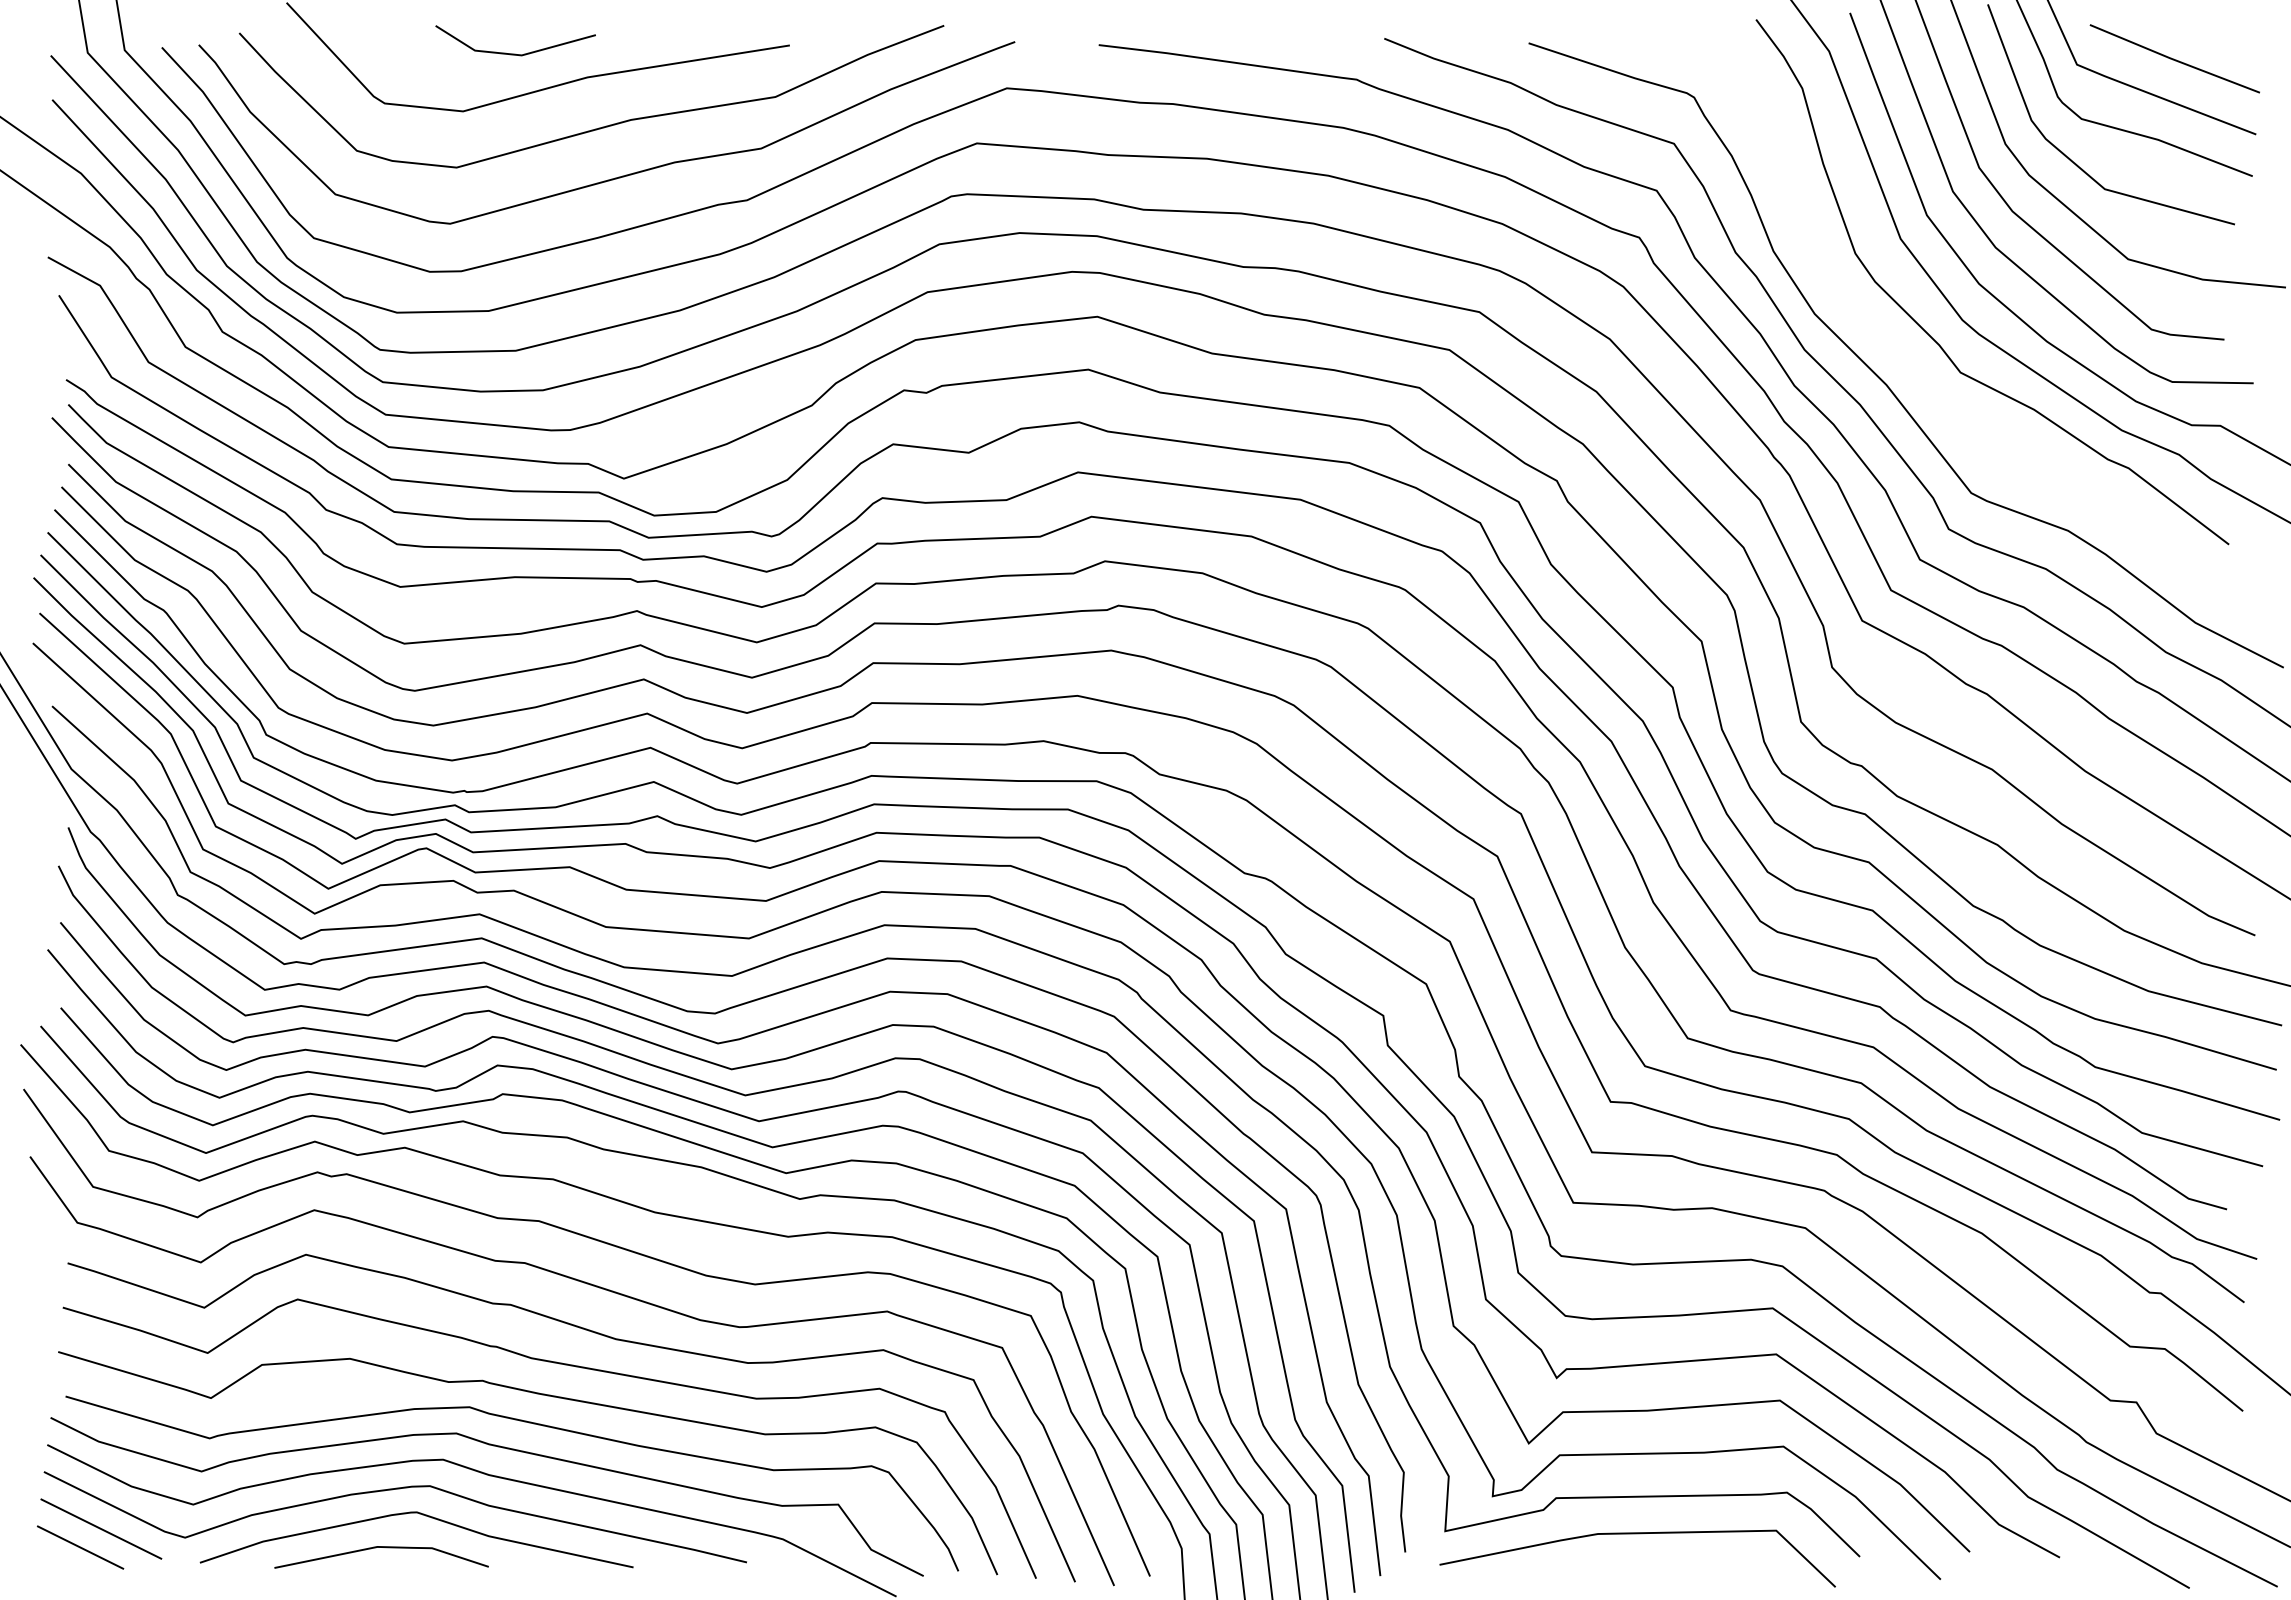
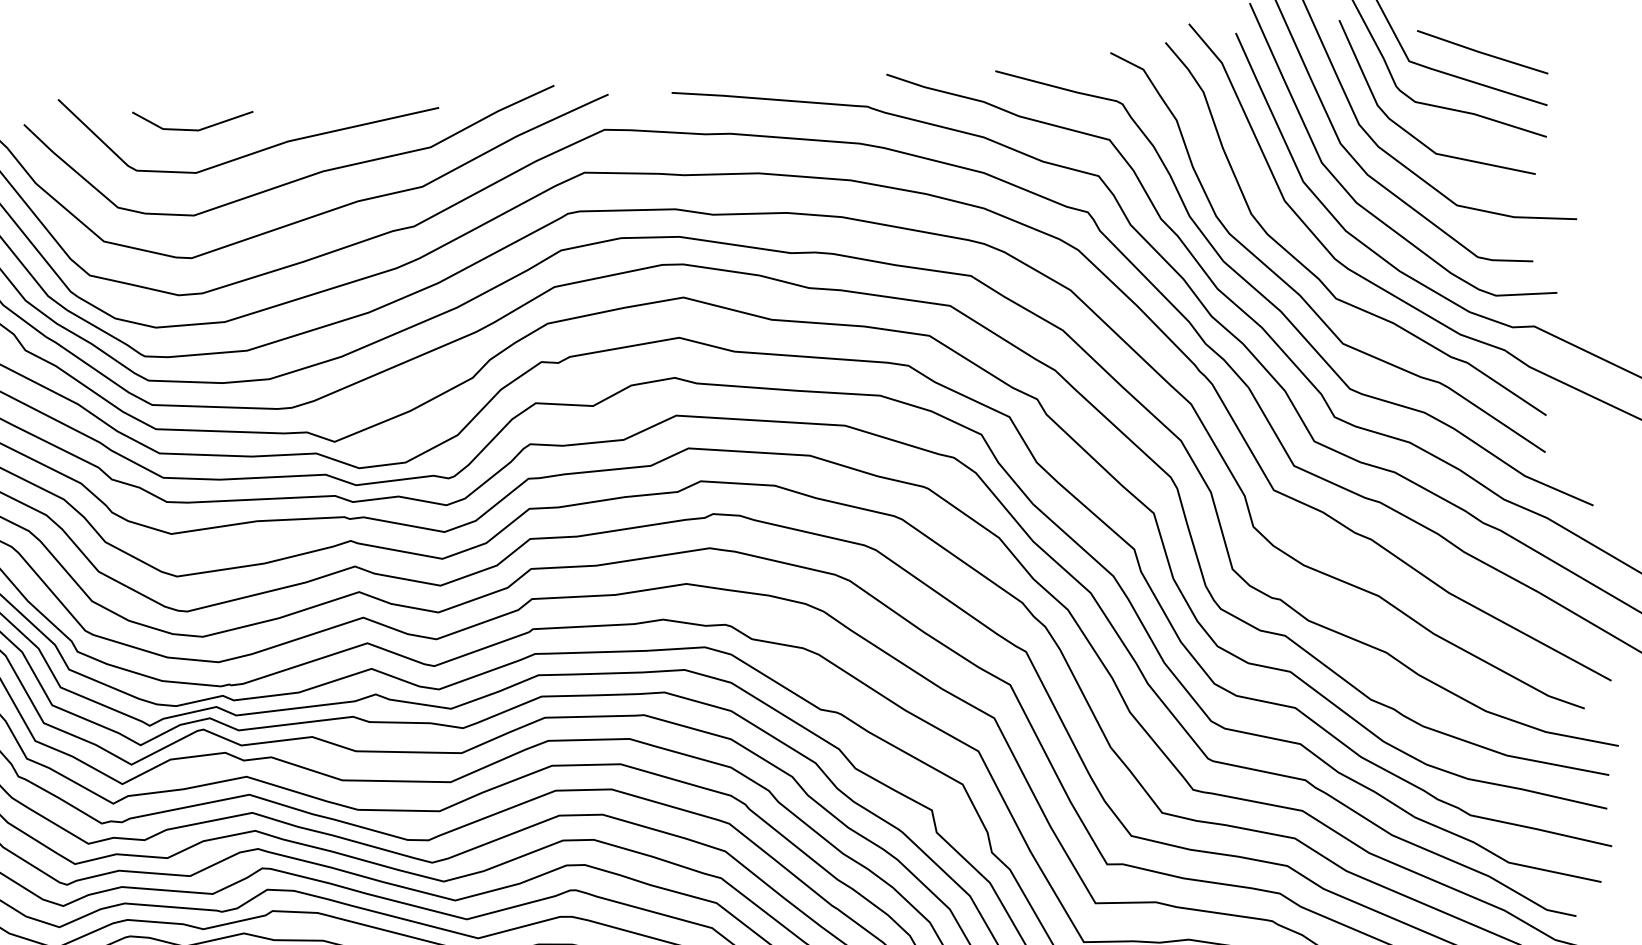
line: (515, 53) -> (193, 129), moved
curve: (1906, 357) -> (1294, 289), added

